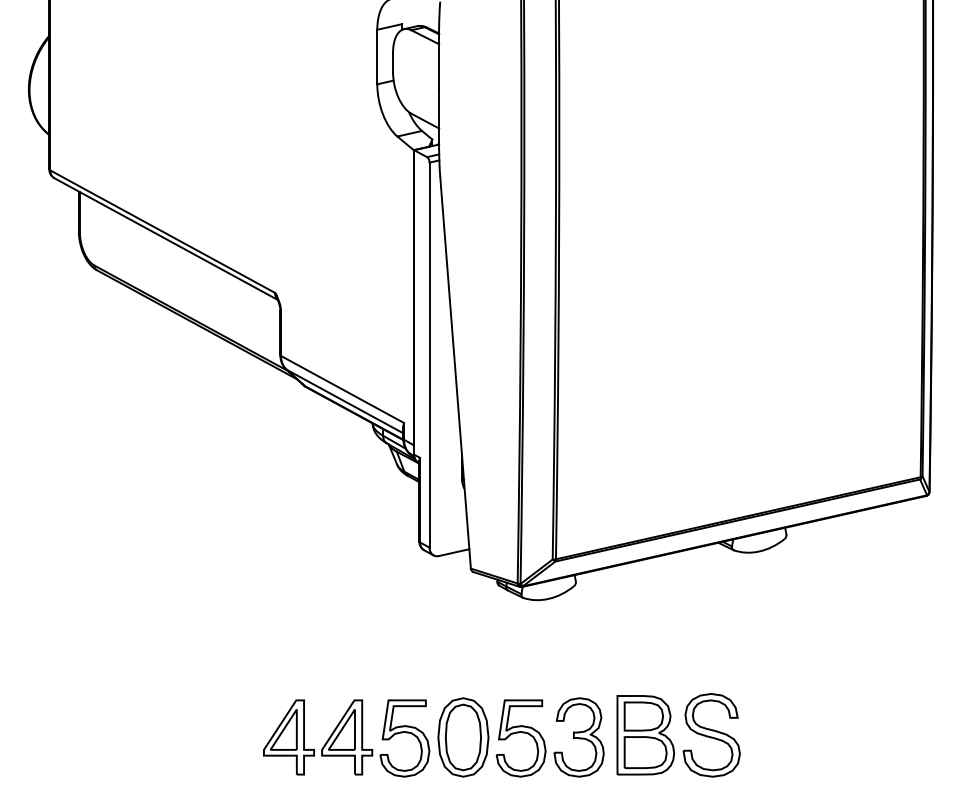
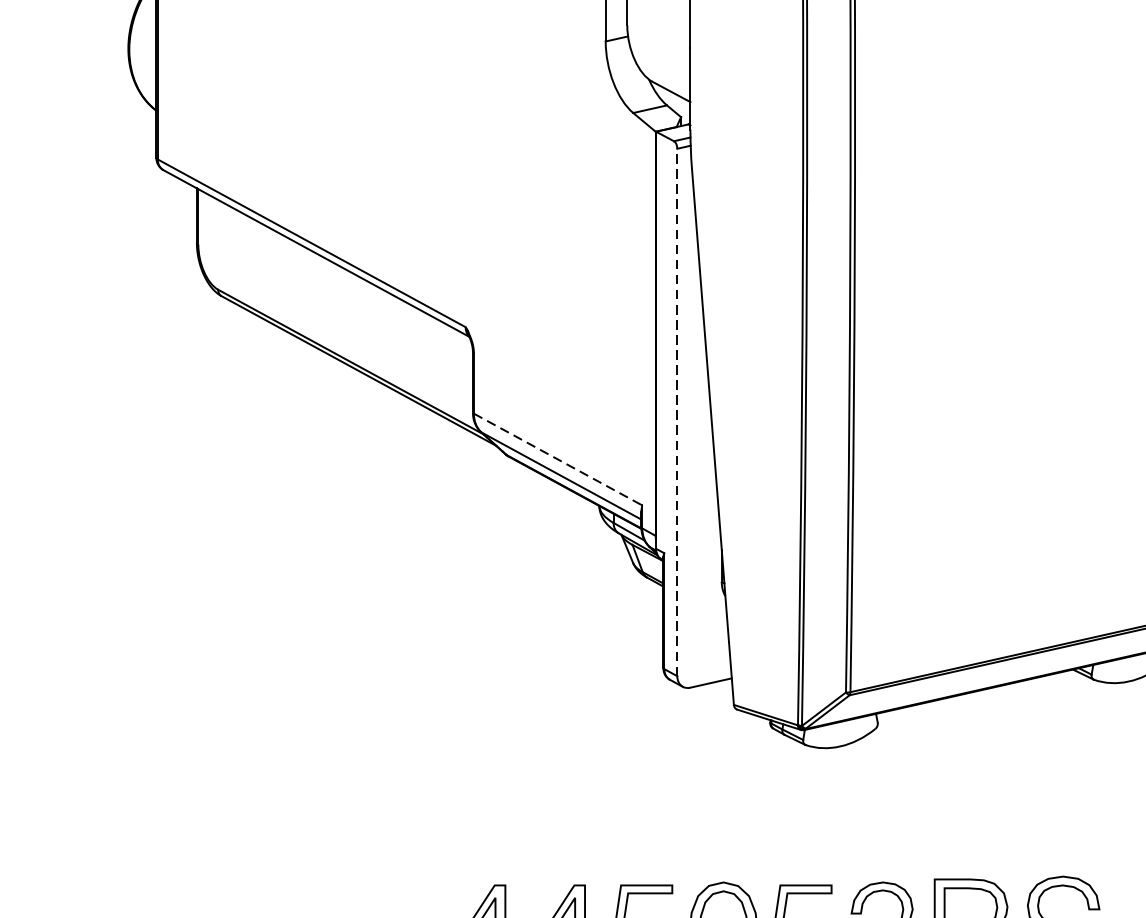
line: (429, 354) -> (677, 411), solid -> dashed
line: (343, 389) -> (559, 459), solid -> dashed

